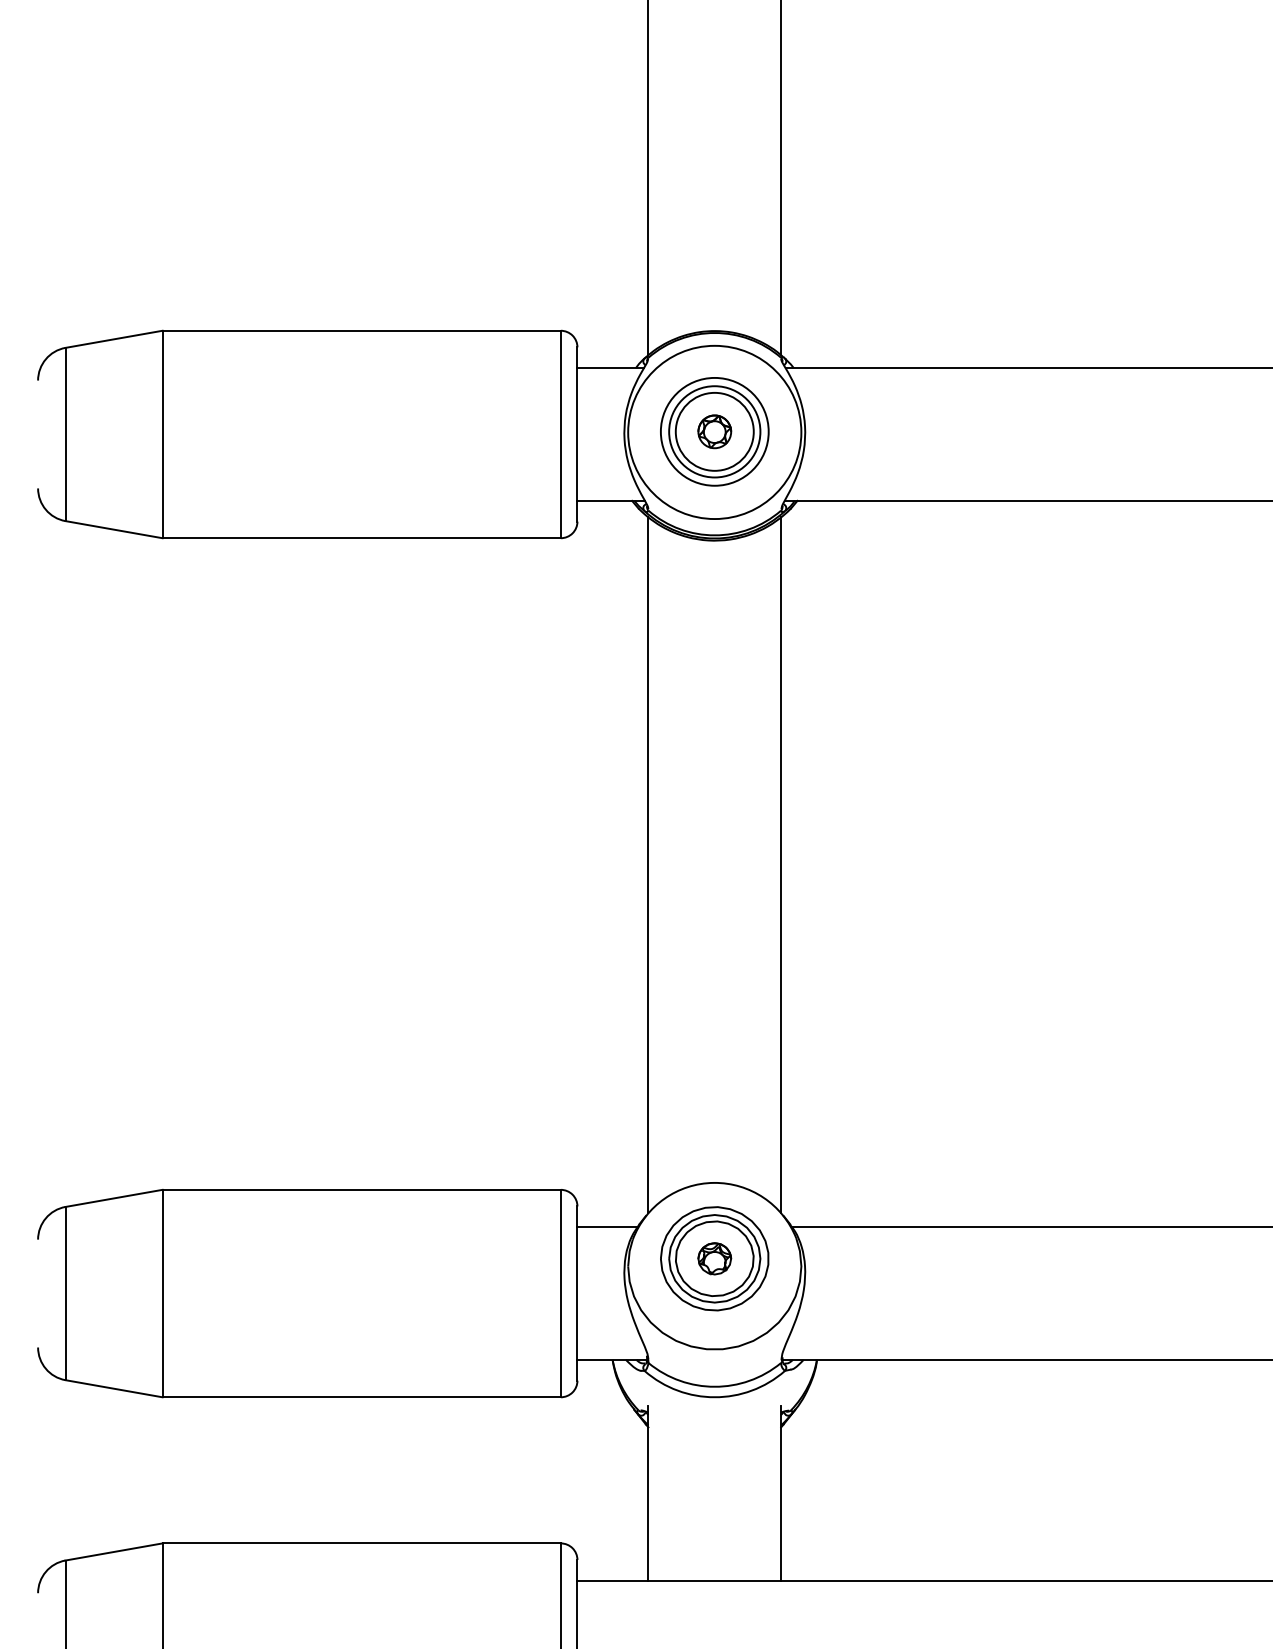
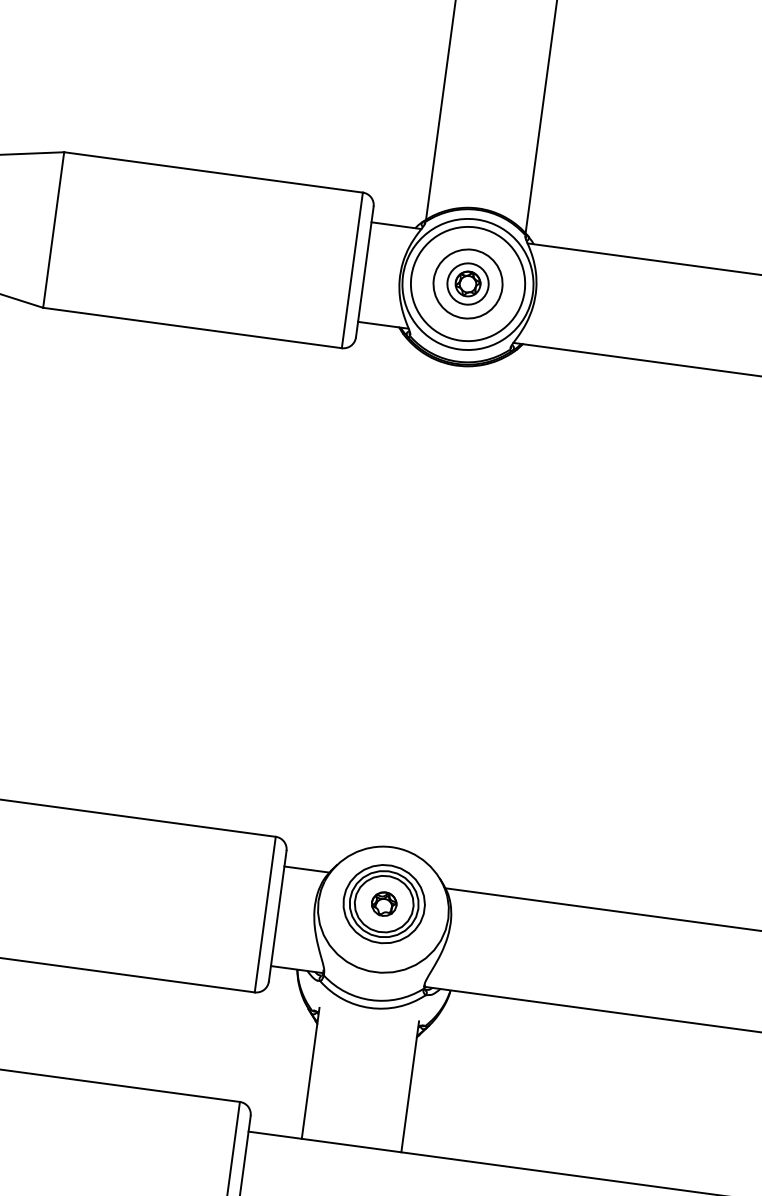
circle: (714, 431) -> (467, 283), size x0.7
circle: (714, 431) -> (467, 283), size x1.4
line: (648, 865) -> (374, 602), removed
line: (781, 865) -> (474, 615), removed

